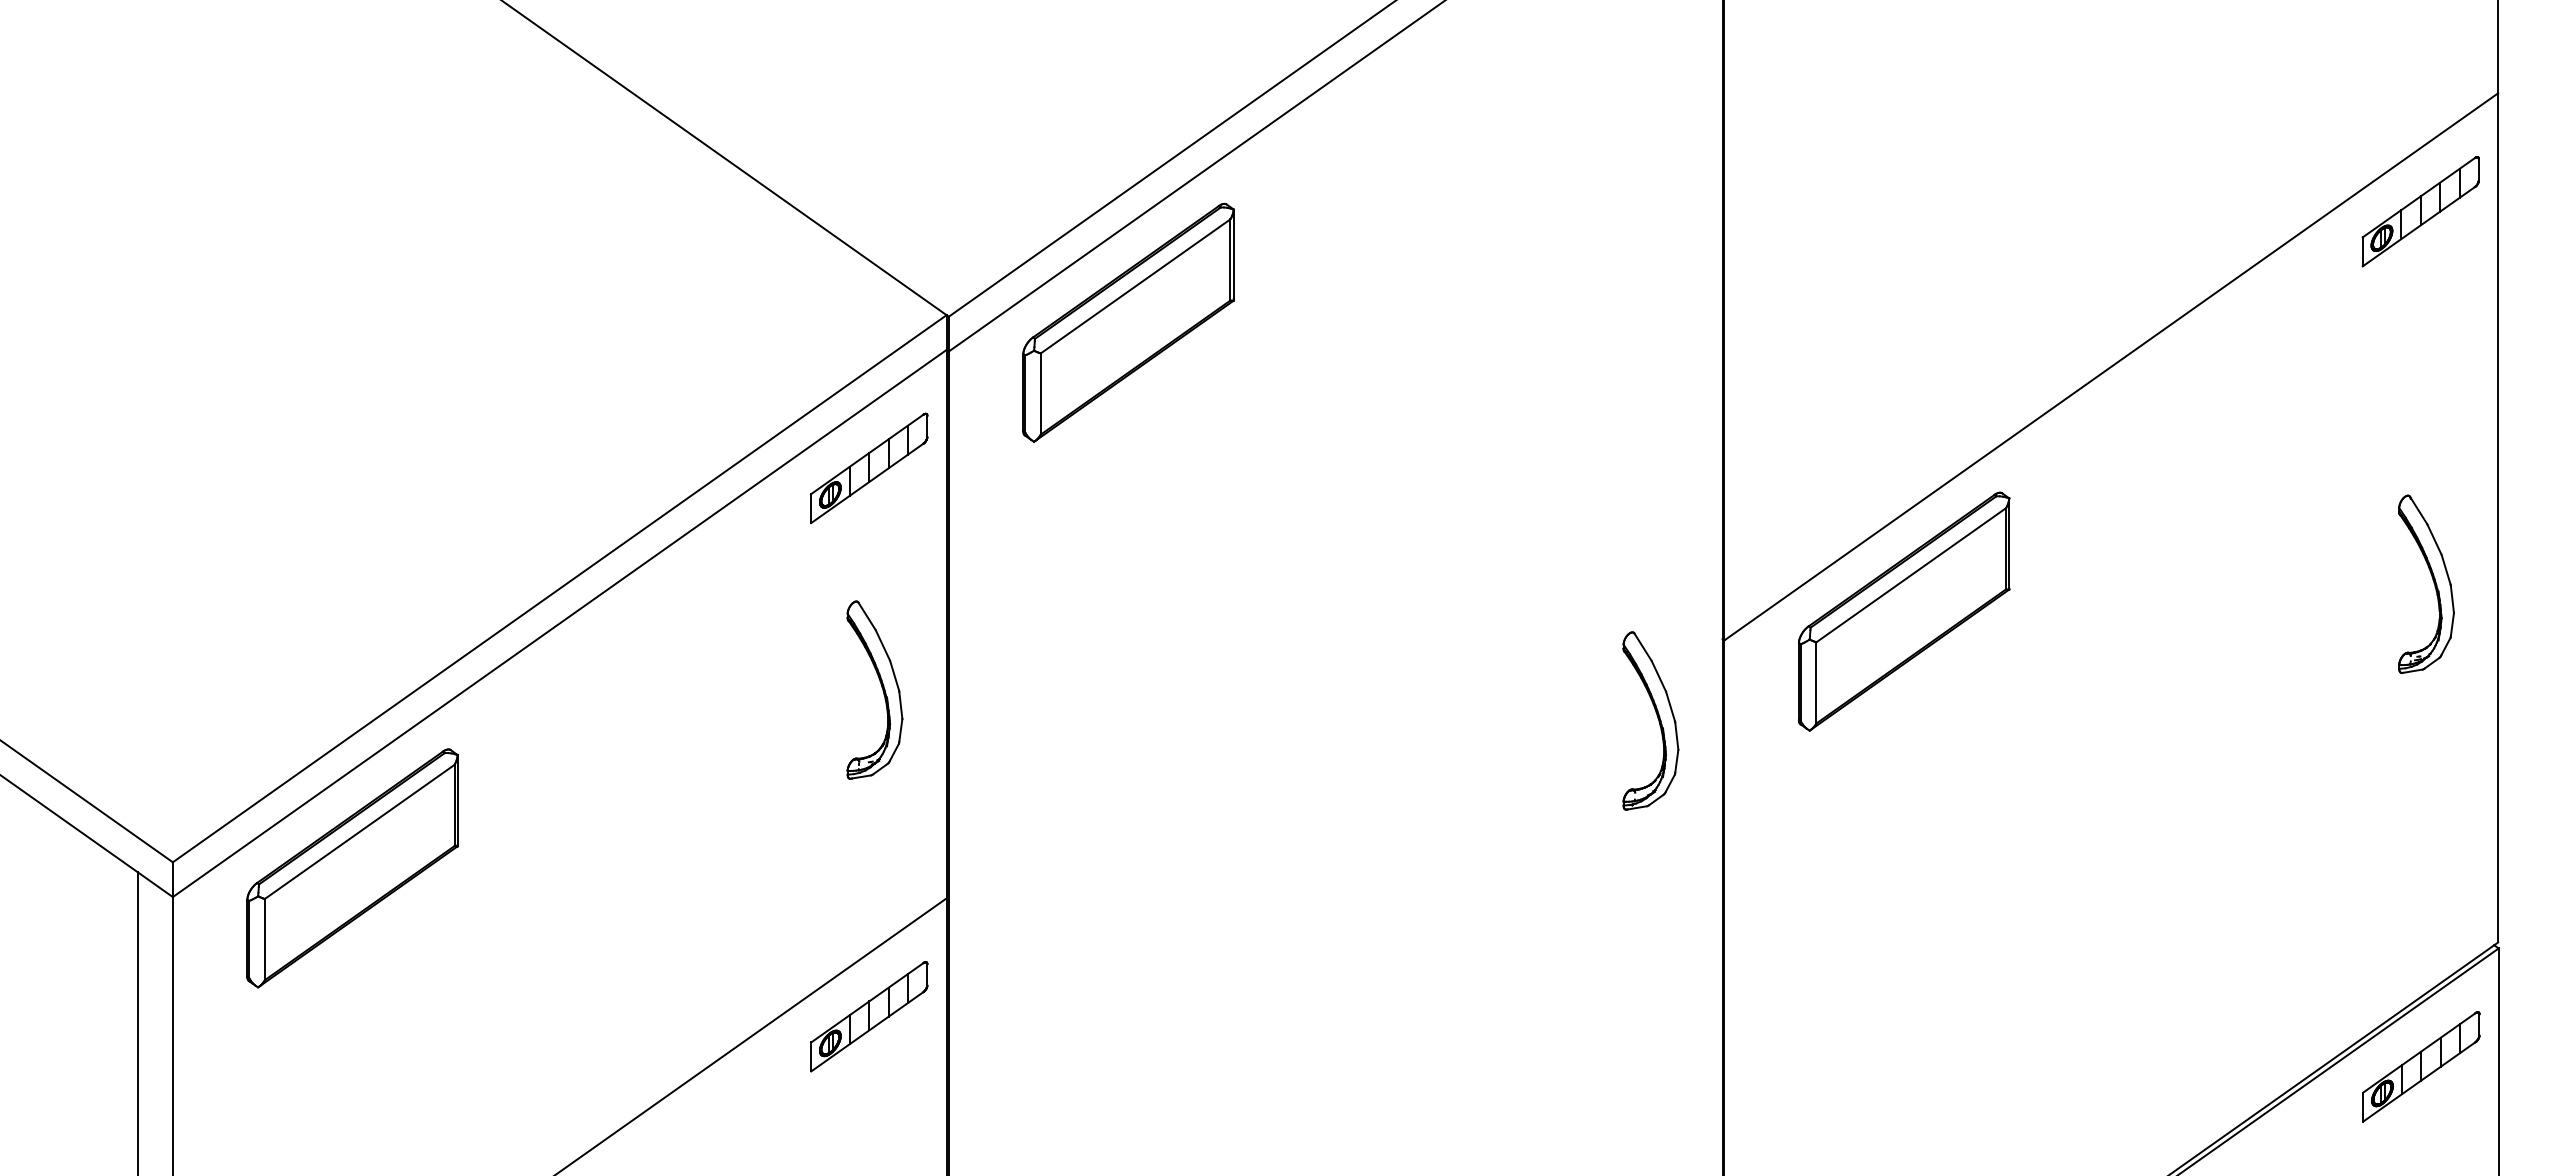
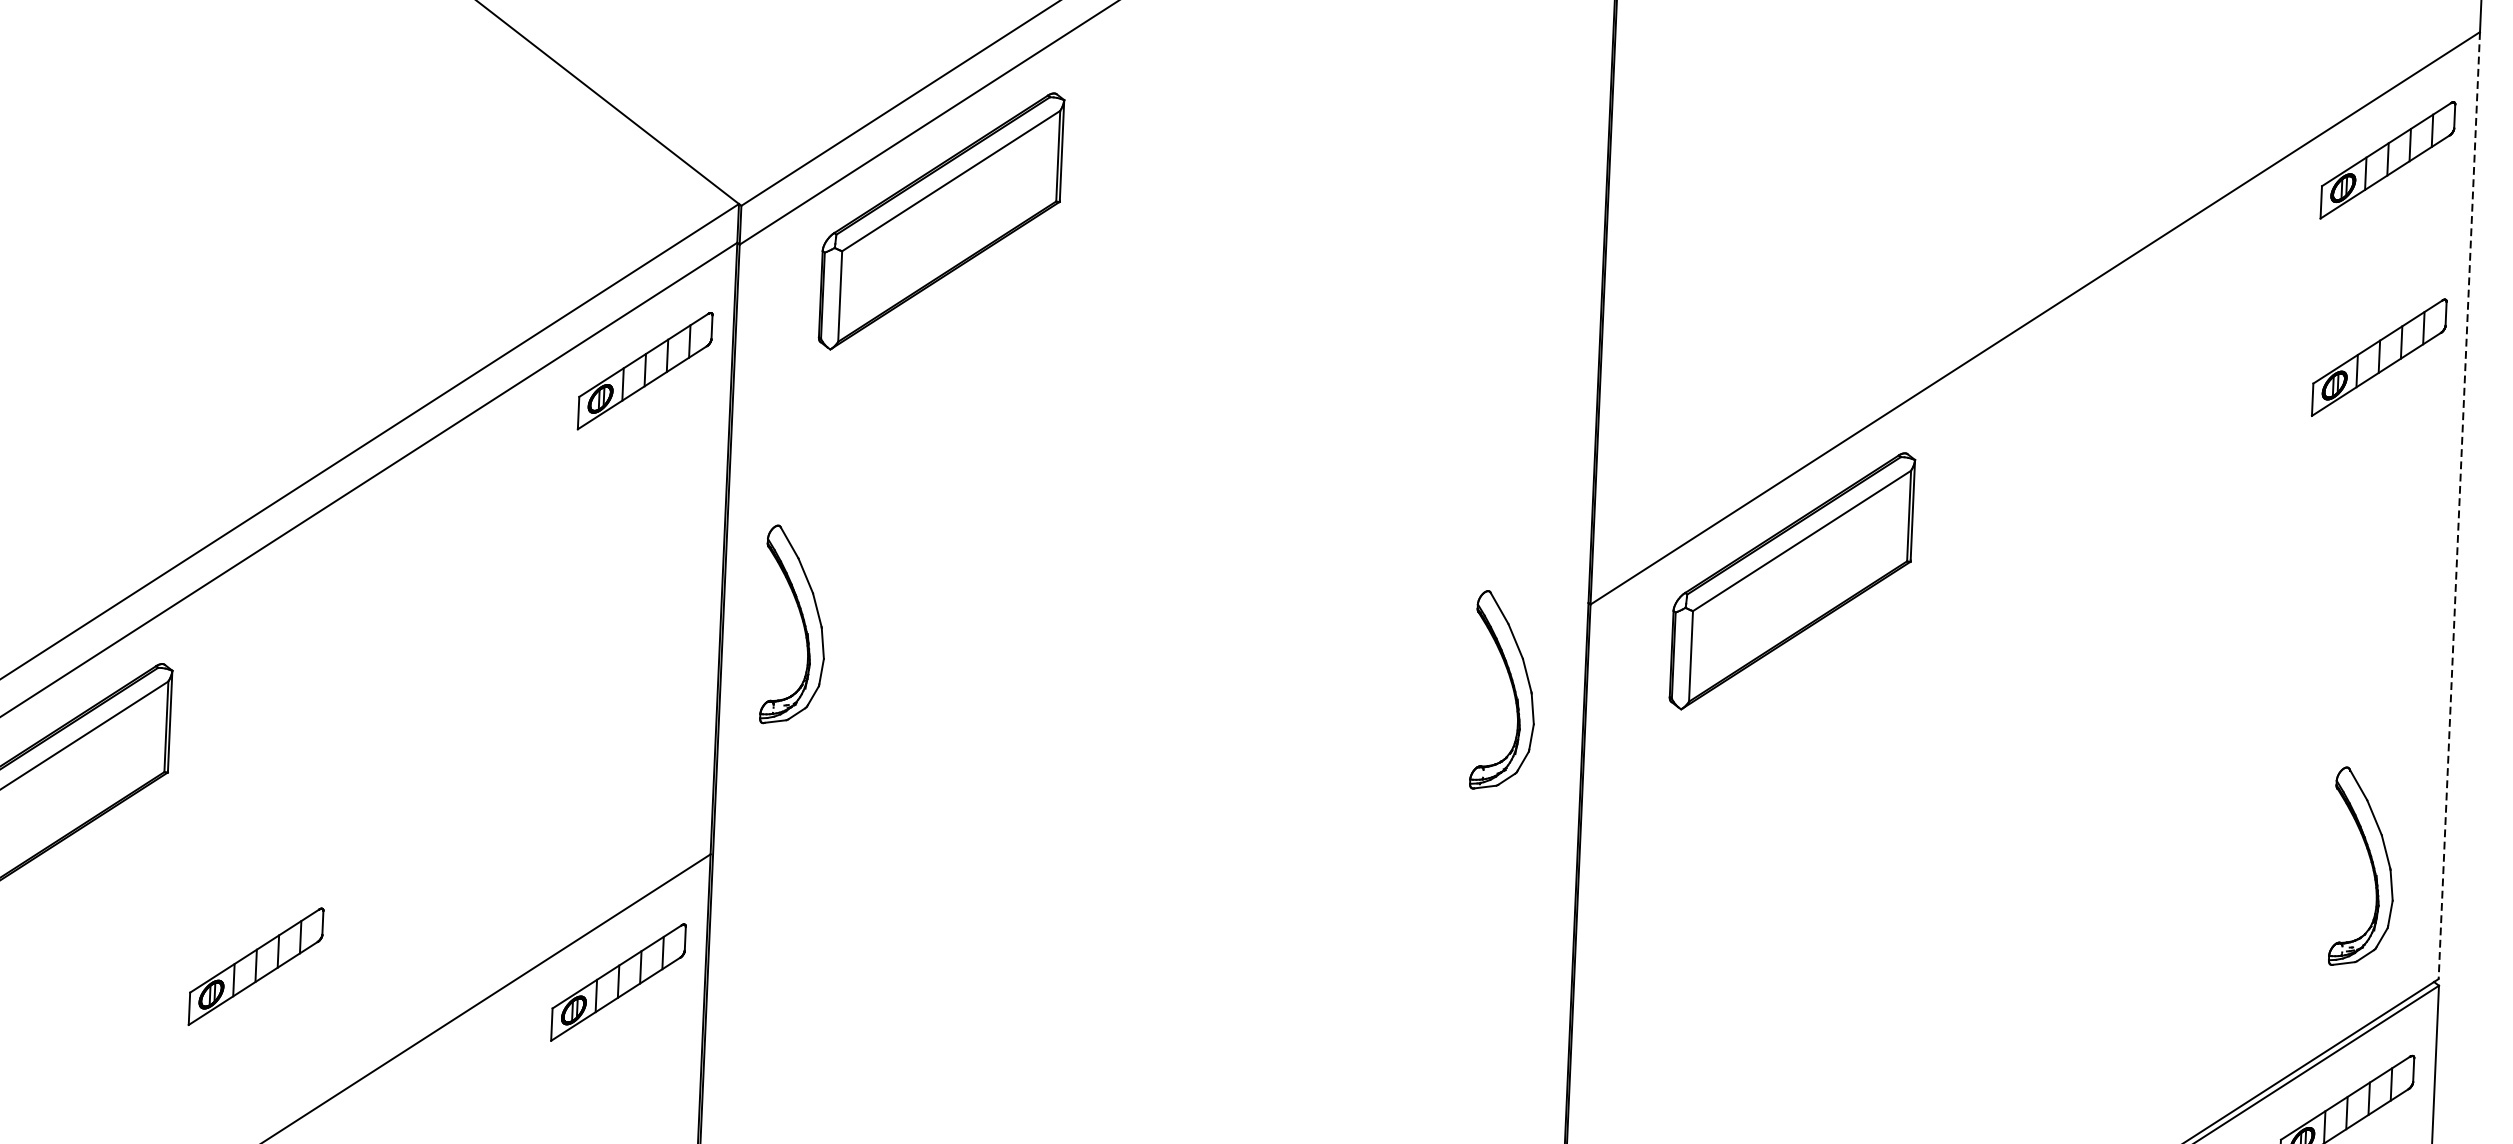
part: (2420, 388) -> (2379, 357), added
line: (2498, 517) -> (2459, 505), solid -> dashed
part: (2432, 580) -> (2370, 863), moved
part: (881, 687) -> (802, 622), moved
part: (544, 1016) -> (256, 966), added

